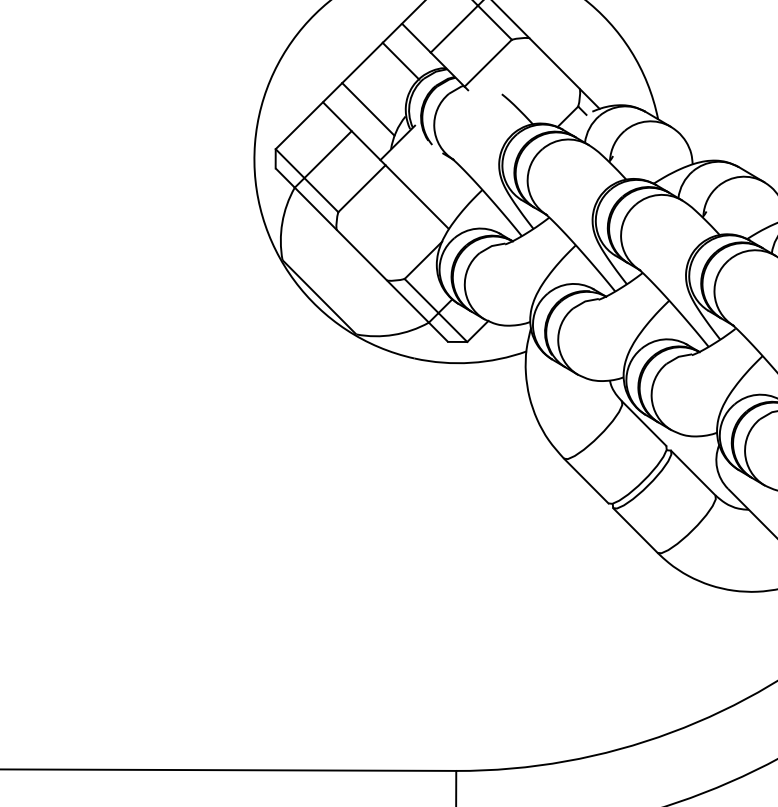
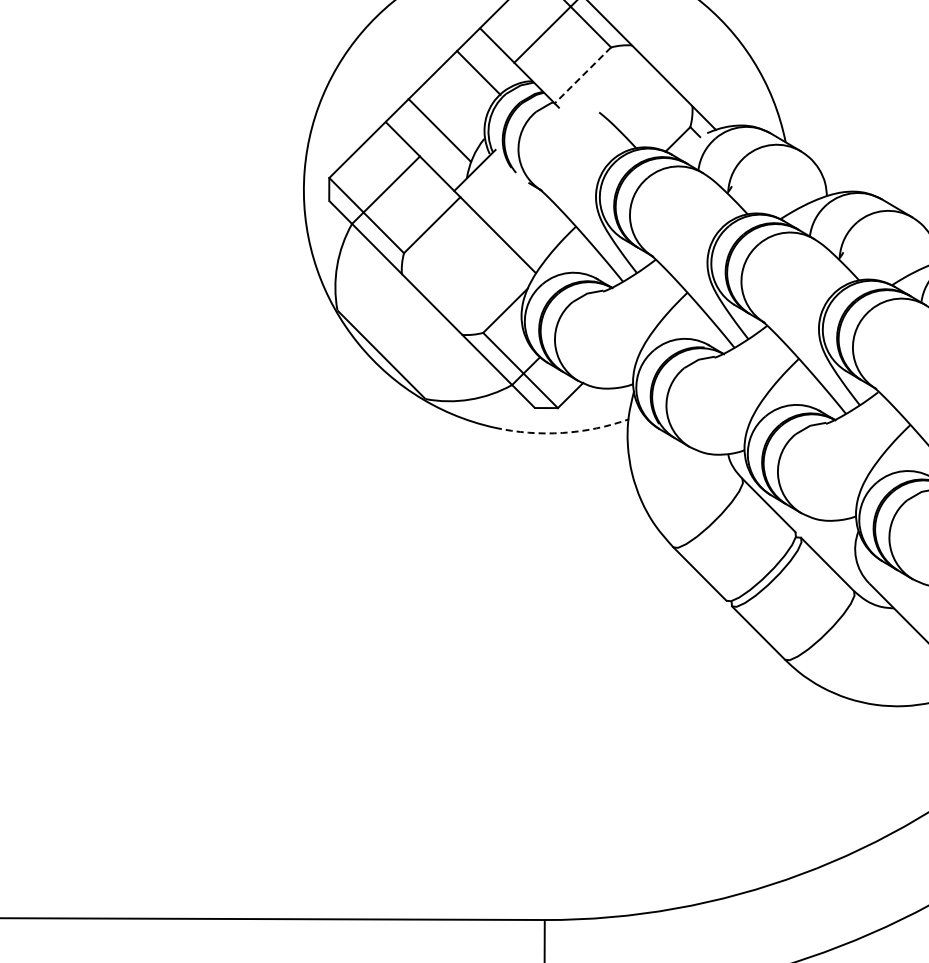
line: (487, 63) -> (582, 75), solid -> dashed
arc: (471, 362) -> (562, 432), solid -> dashed

